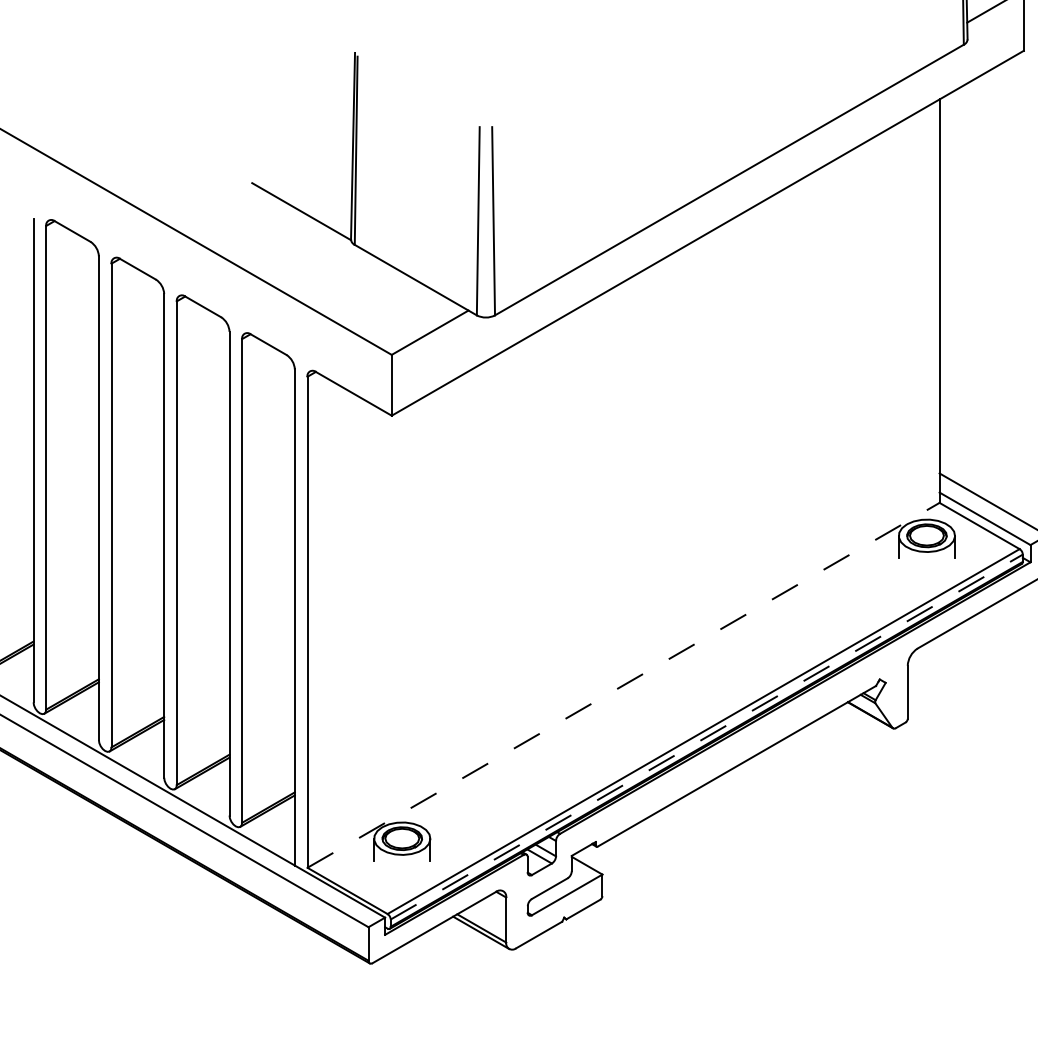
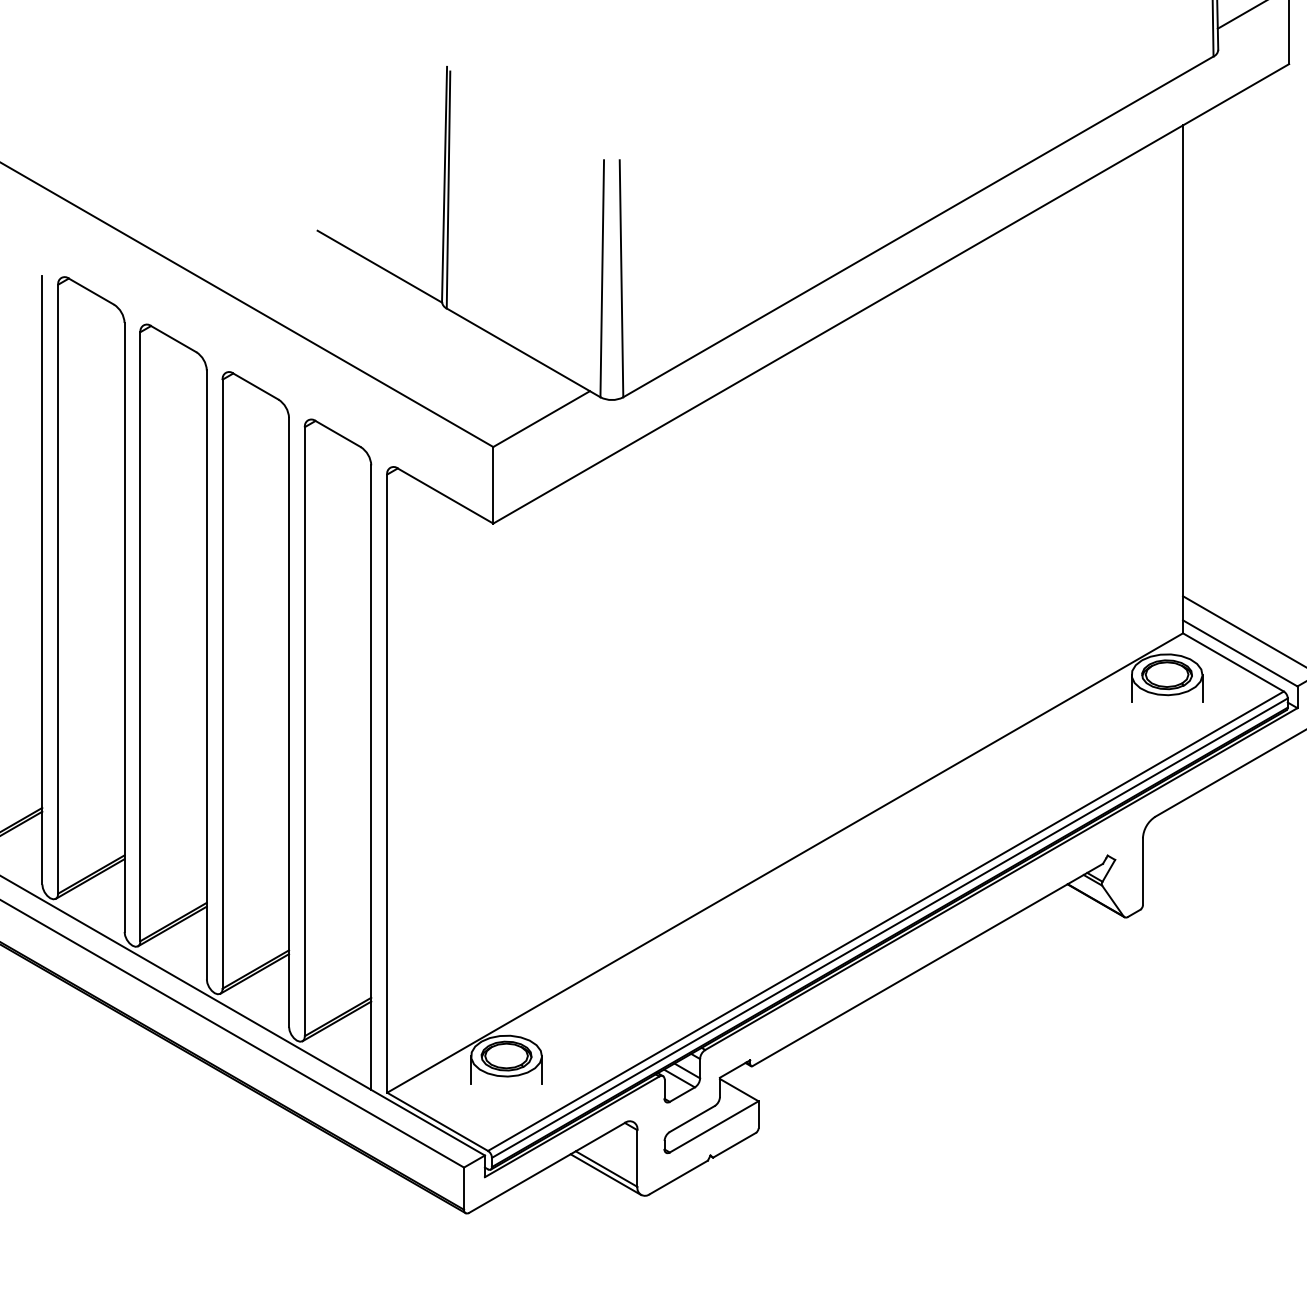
line: (623, 685) -> (785, 863), dashed -> solid
line: (706, 737) -> (889, 928), dashed -> solid

